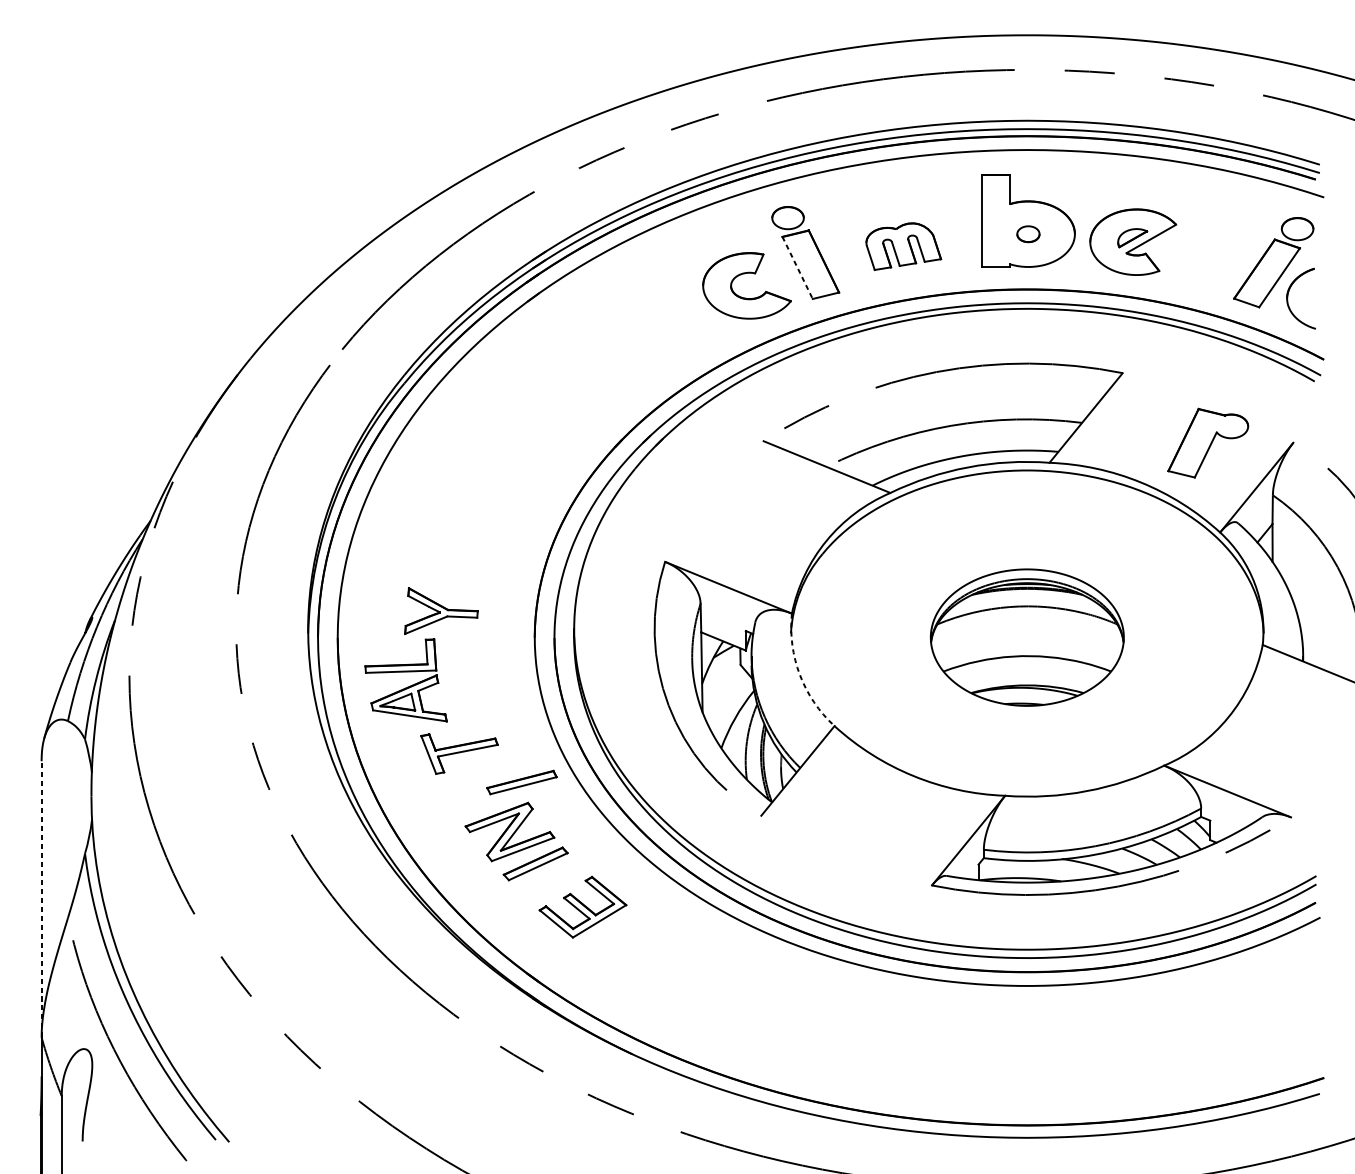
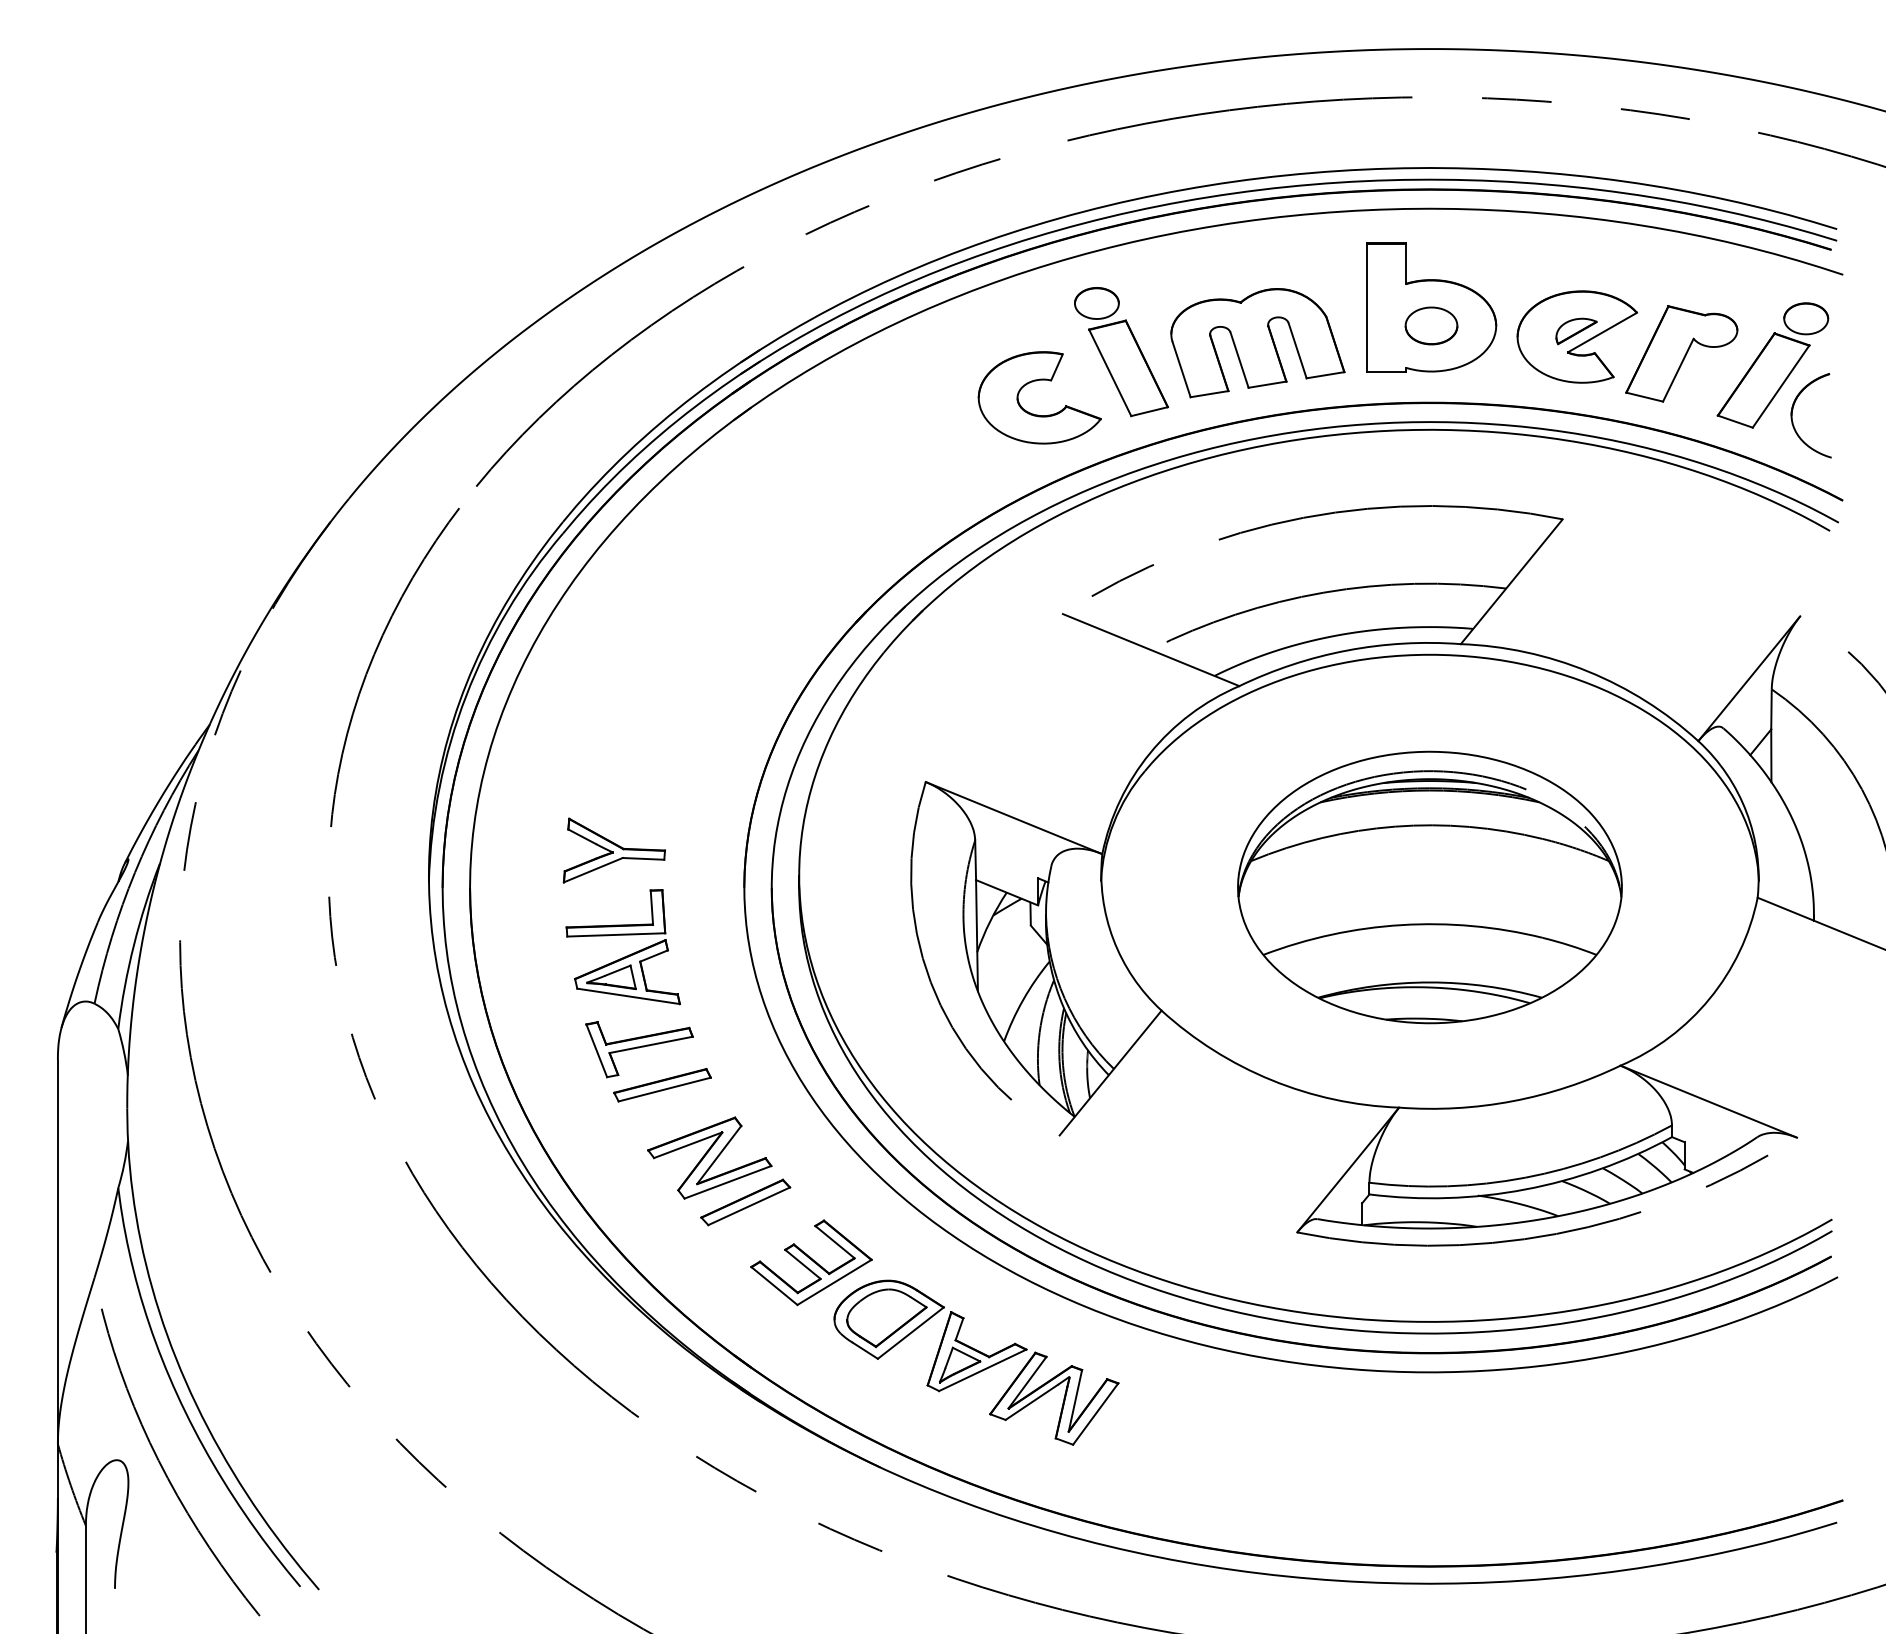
part: (1028, 233) -> (1431, 325), size x1.67
part: (903, 246) -> (1257, 343), size x1.67
line: (797, 268) -> (1110, 373), dashed -> solid
part: (1208, 442) -> (1681, 353), moved
part: (1027, 637) -> (1429, 887), size x1.43
arc: (799, 675) -> (1113, 939), dashed -> solid
part: (408, 686) -> (626, 955), moved
part: (521, 782) -> (662, 1085), moved
line: (41, 899) -> (57, 1251), dashed -> solid
part: (701, 978) -> (976, 1362), added

